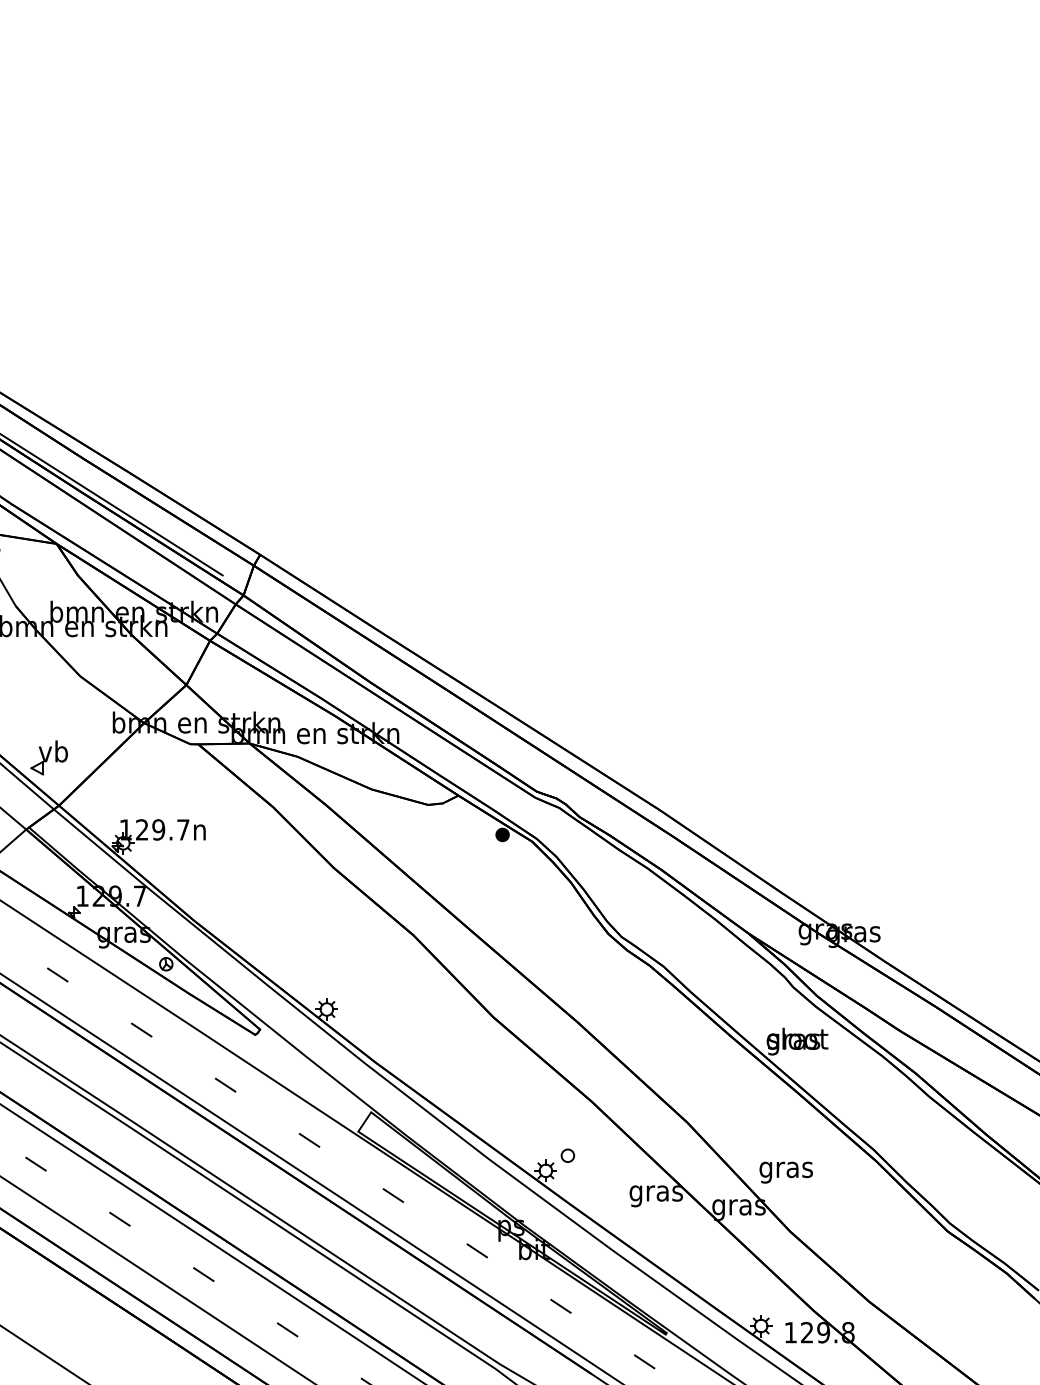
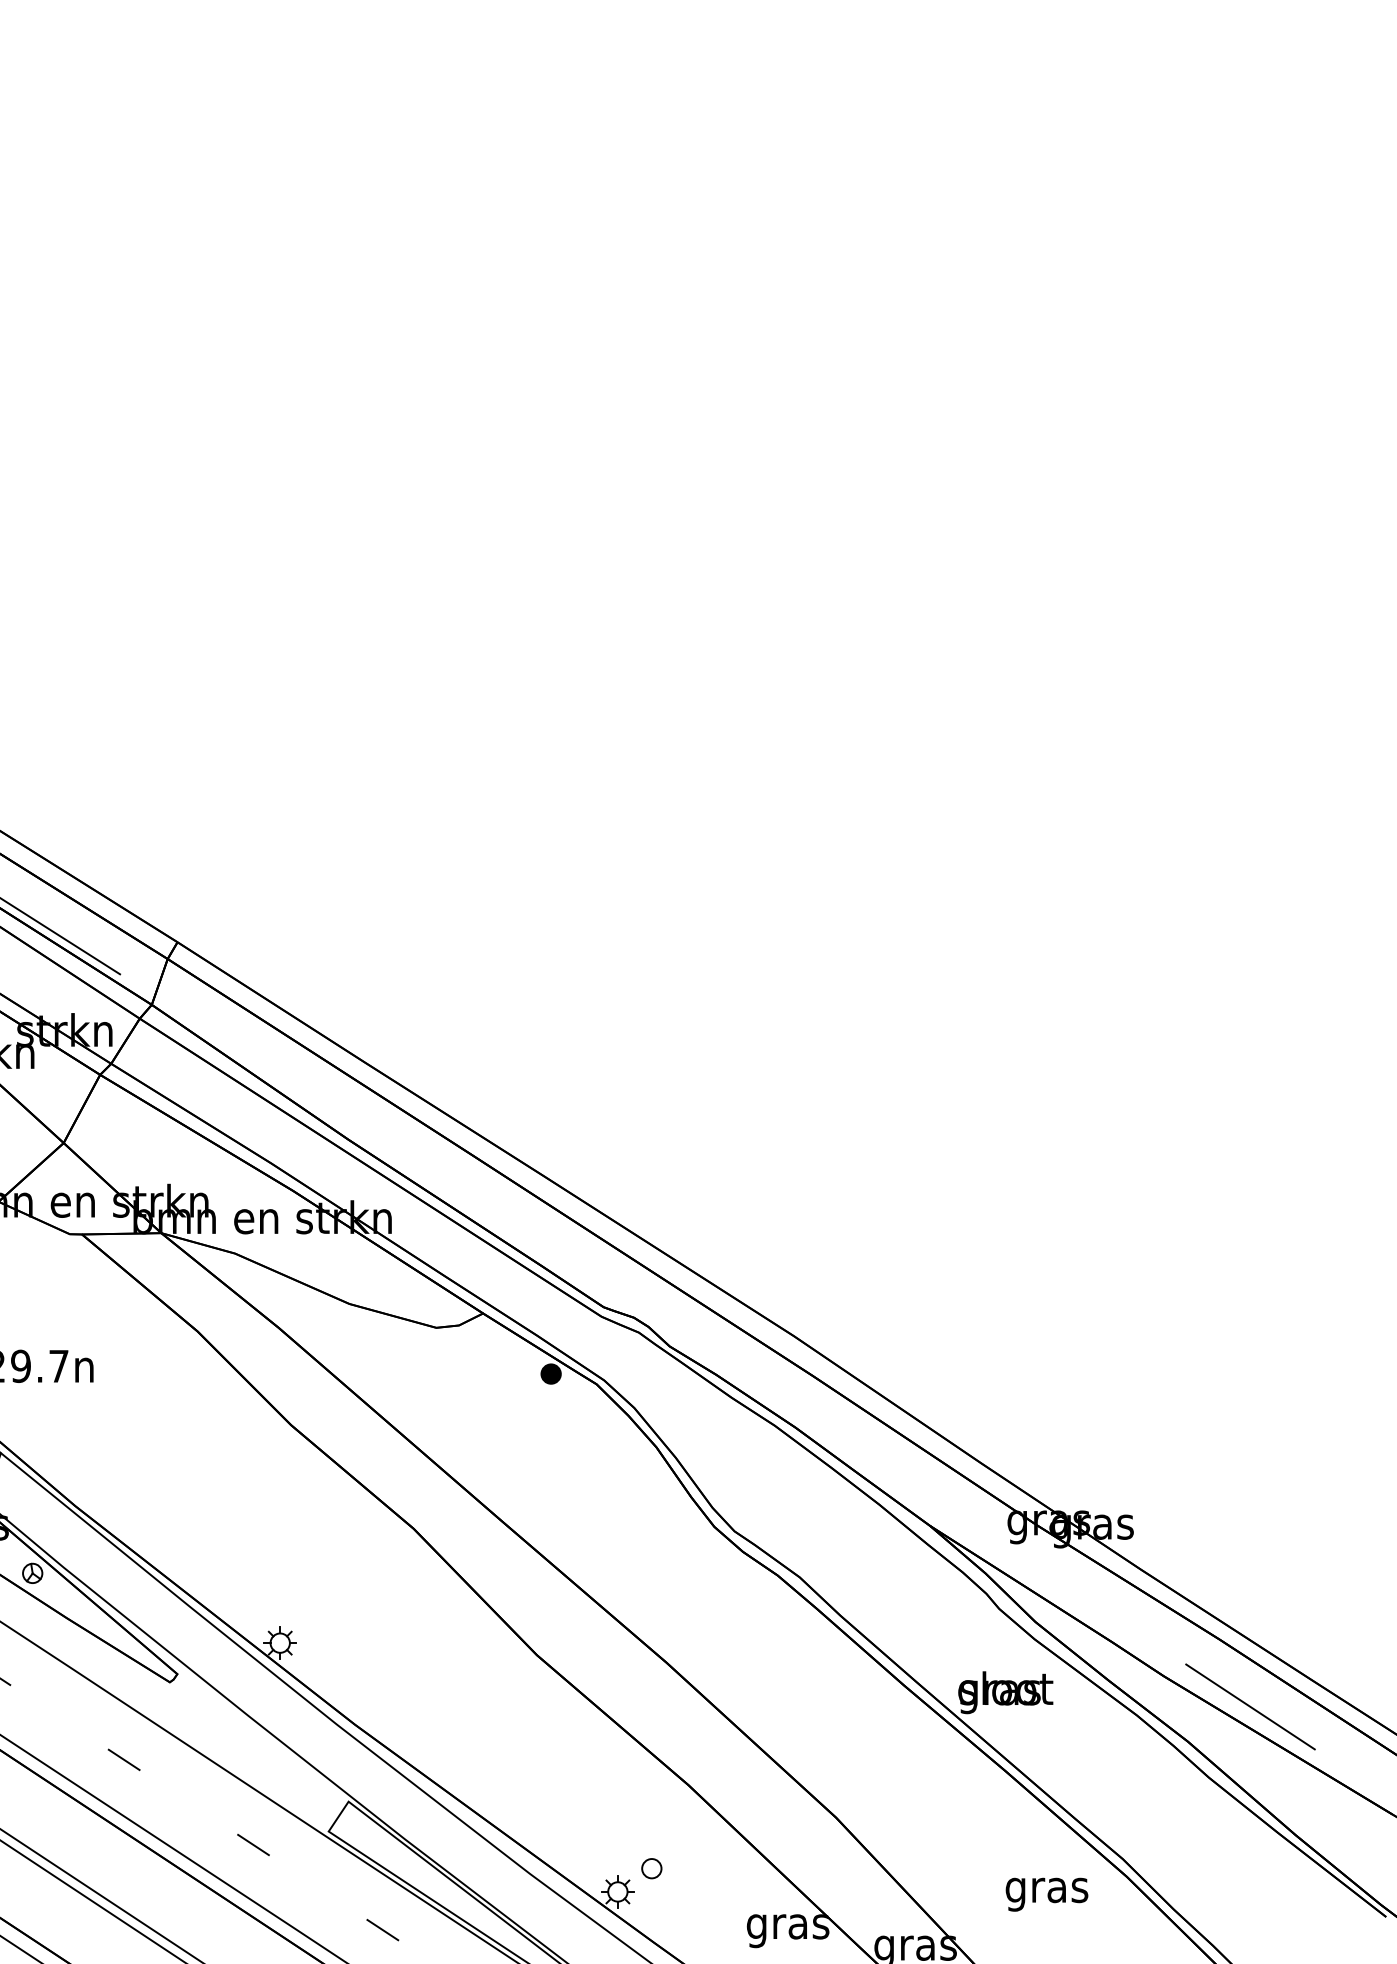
line: (955, 1050) -> (1249, 1706), added
text: (785, 1172) -> (1045, 1894), moved

